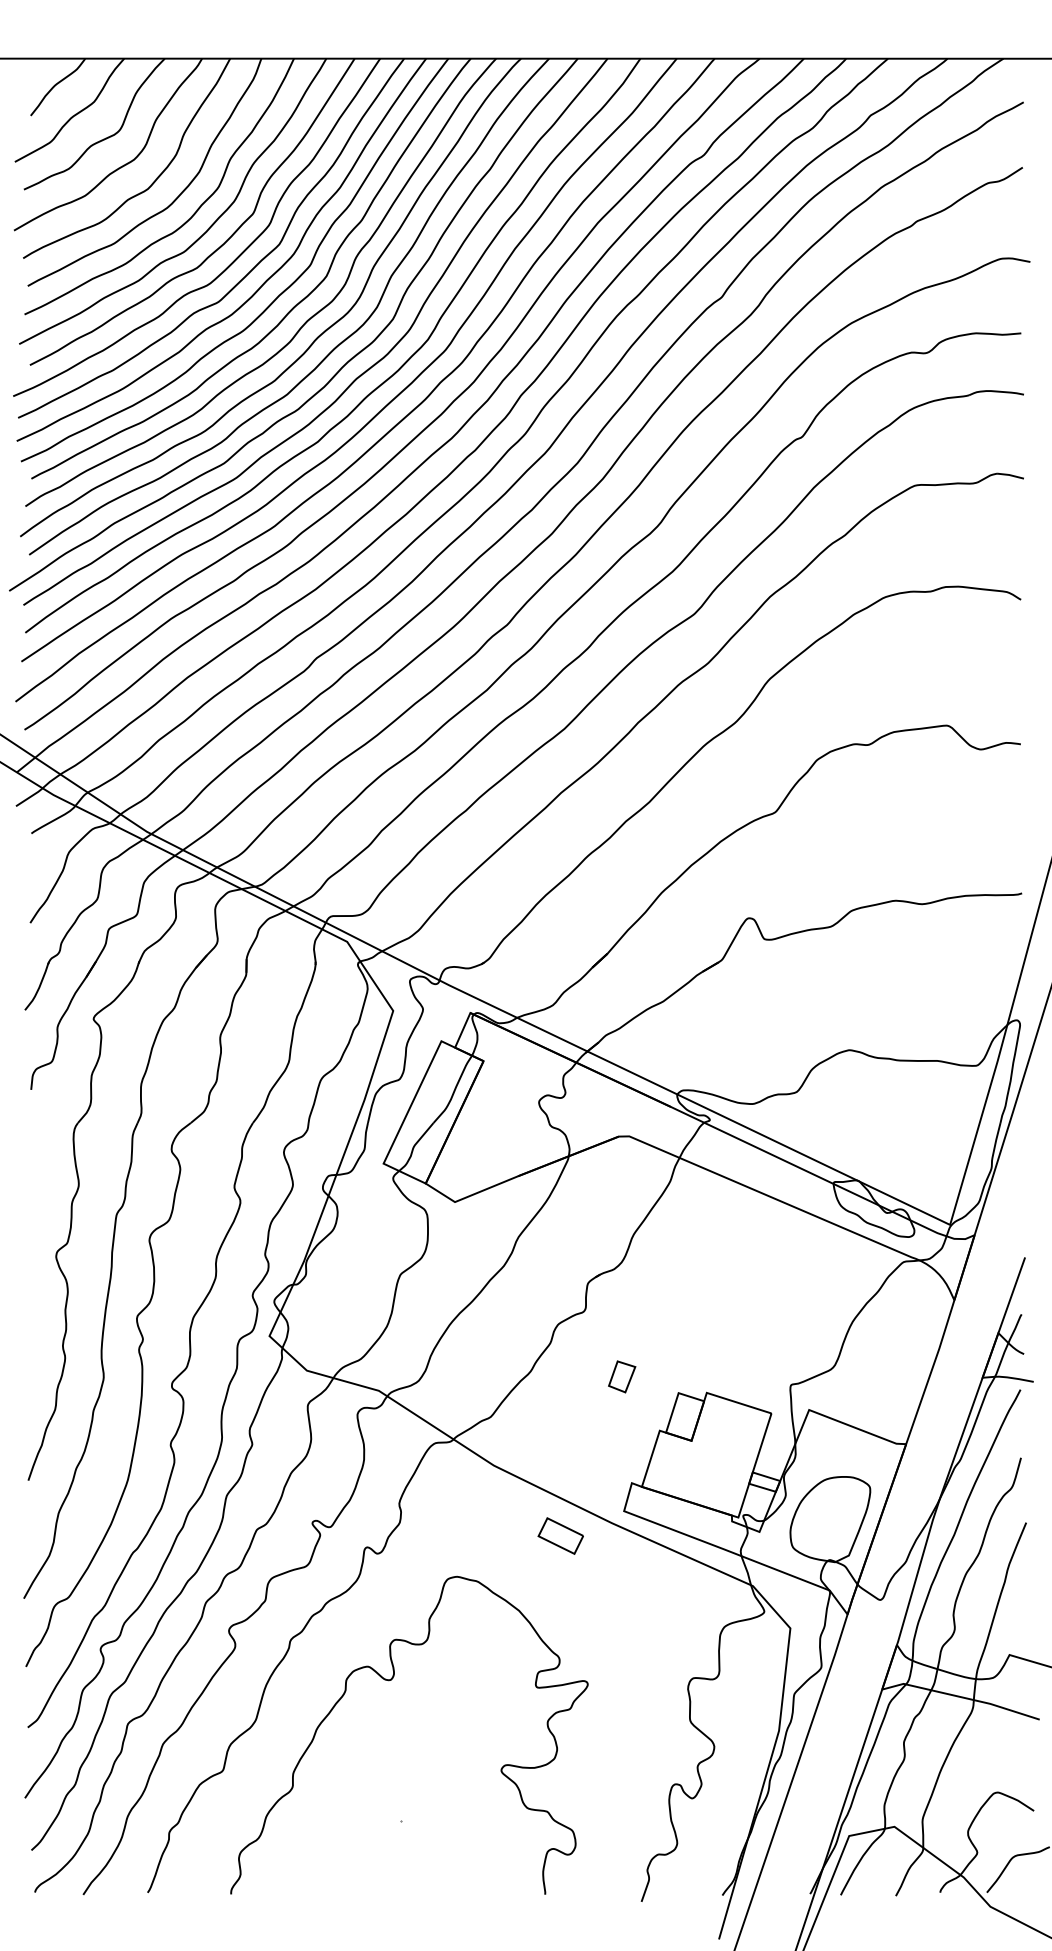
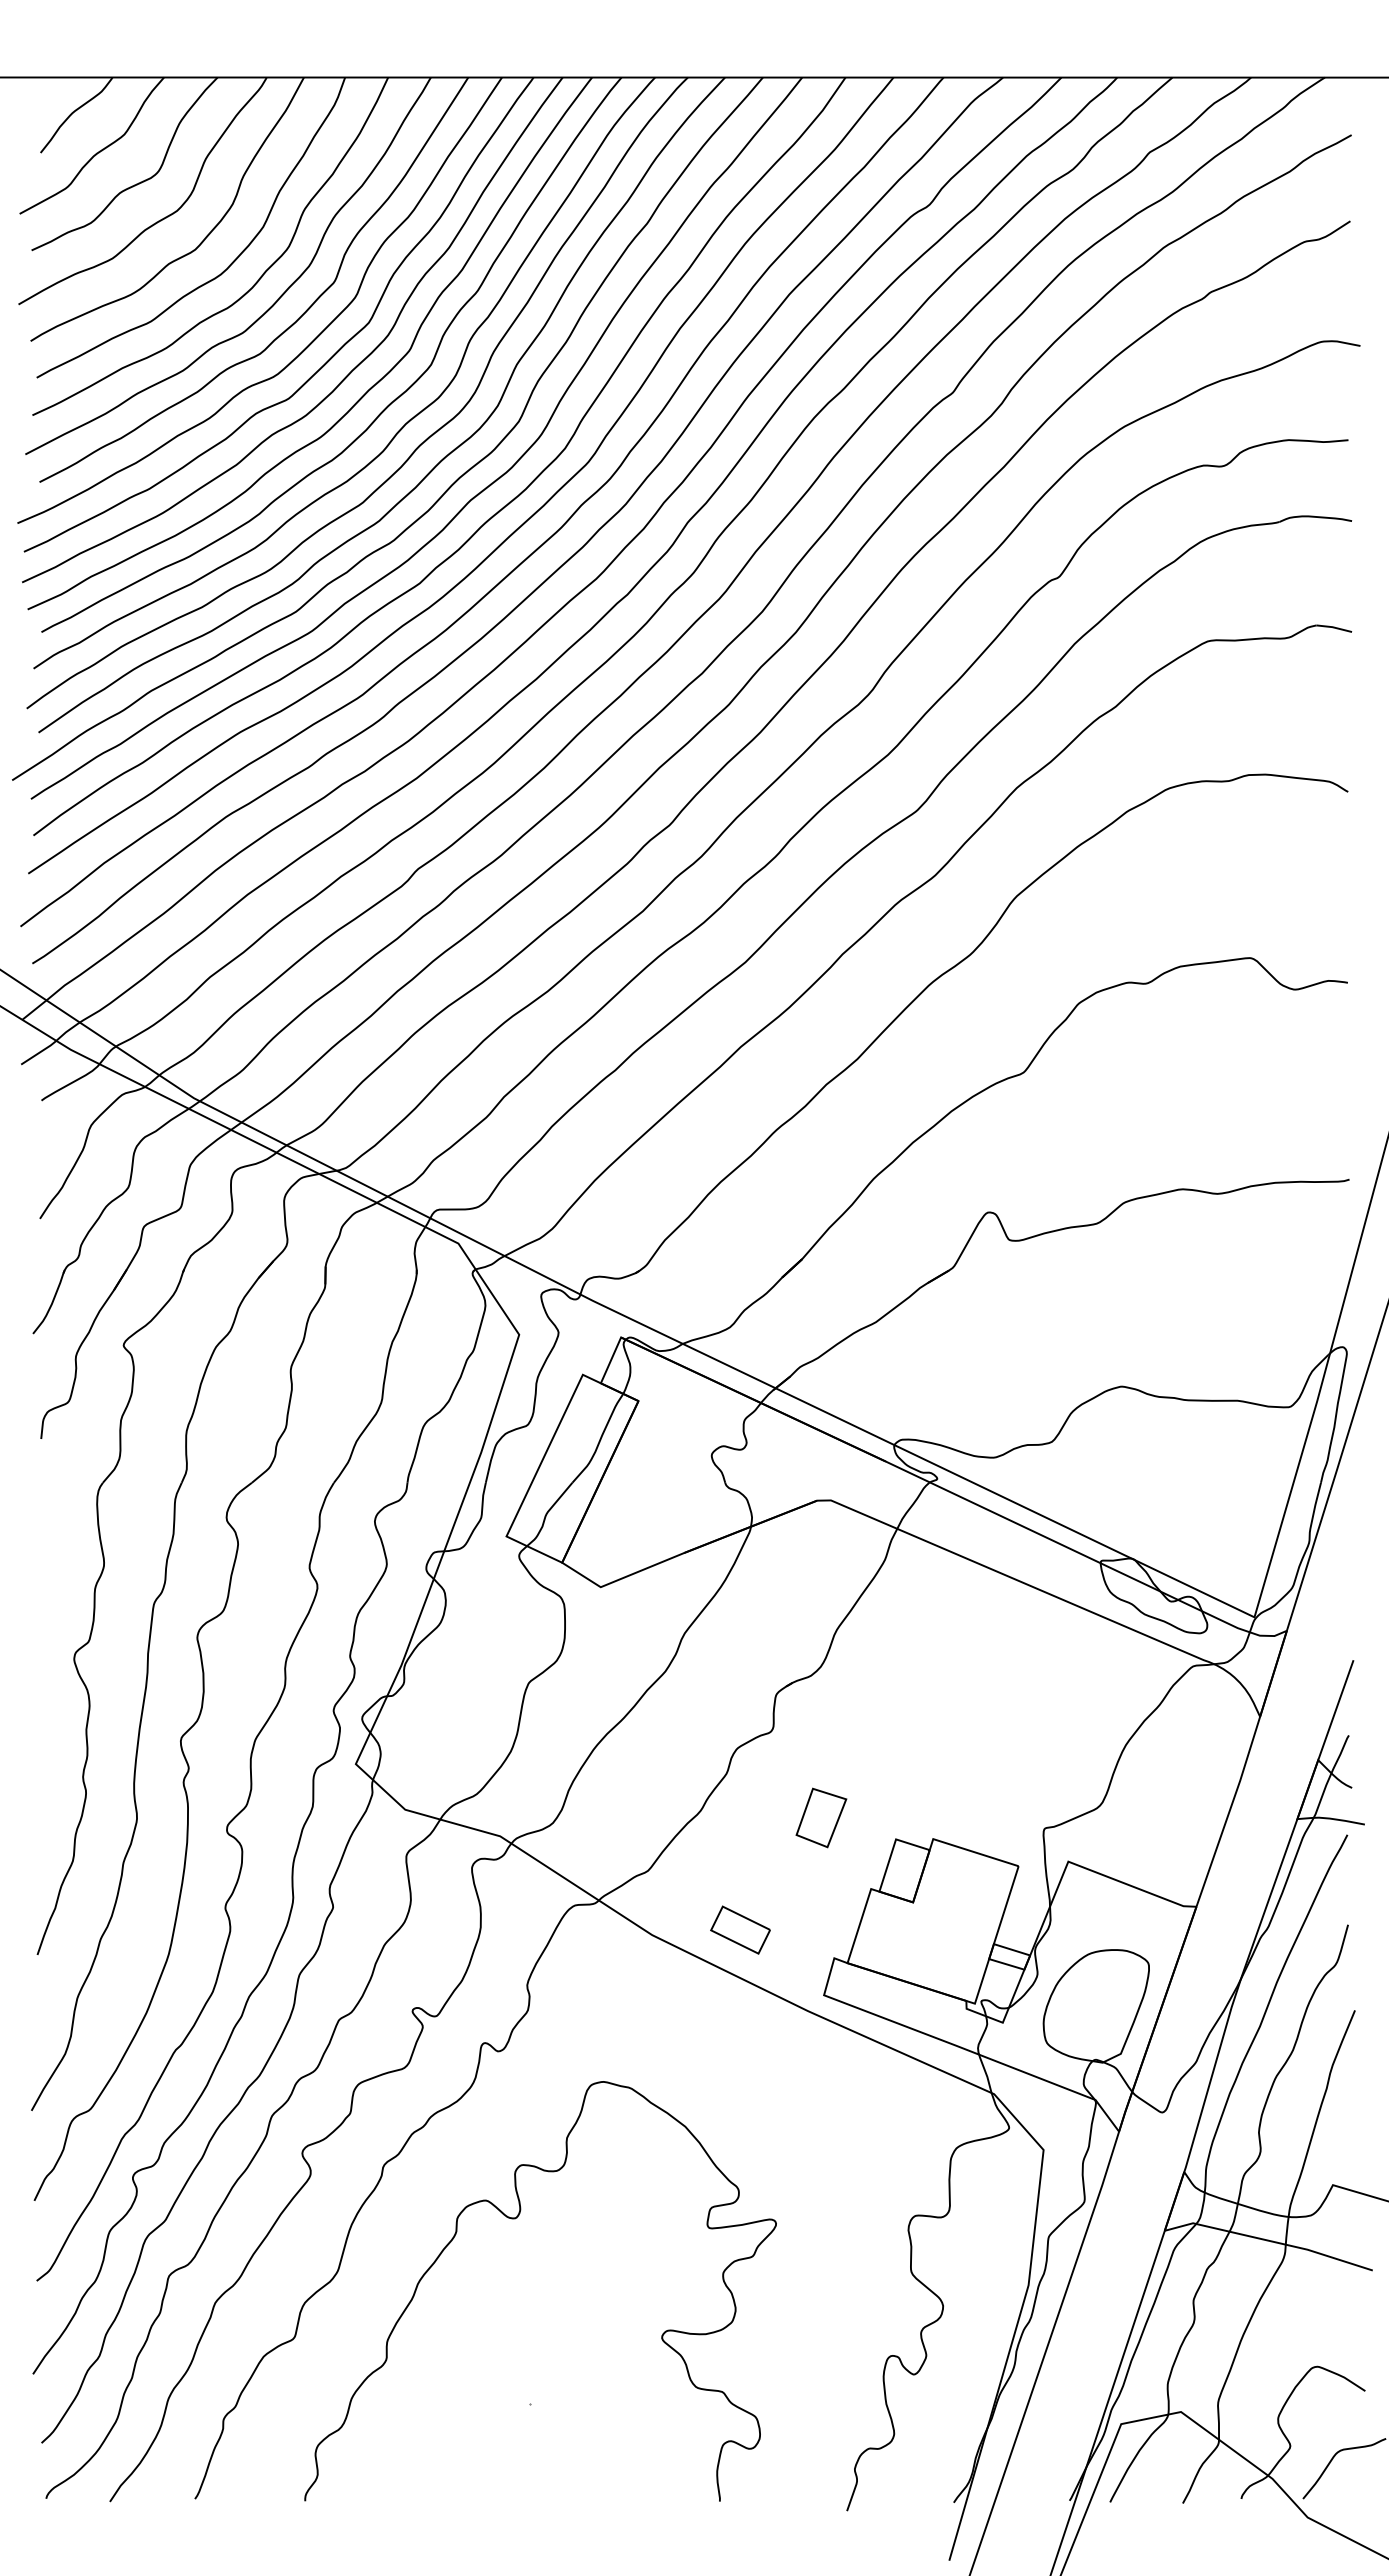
part: (622, 1376) -> (821, 1817), size x1.43
part: (560, 1535) -> (740, 1929), moved

